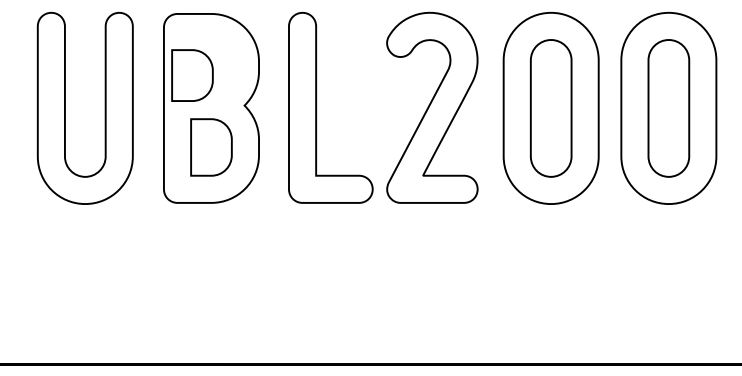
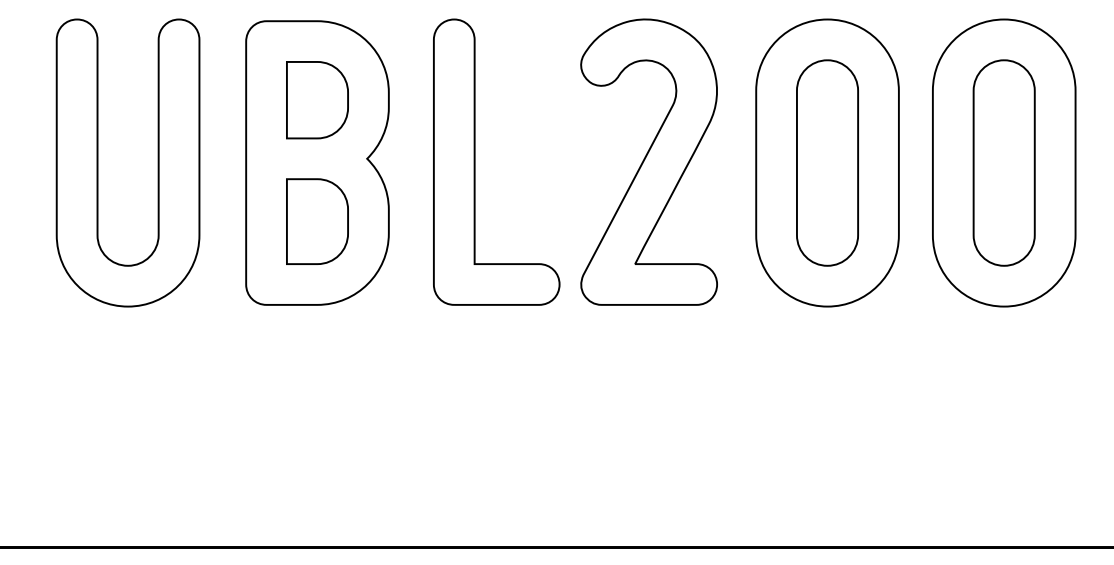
part: (192, 75) -> (317, 100), moved

